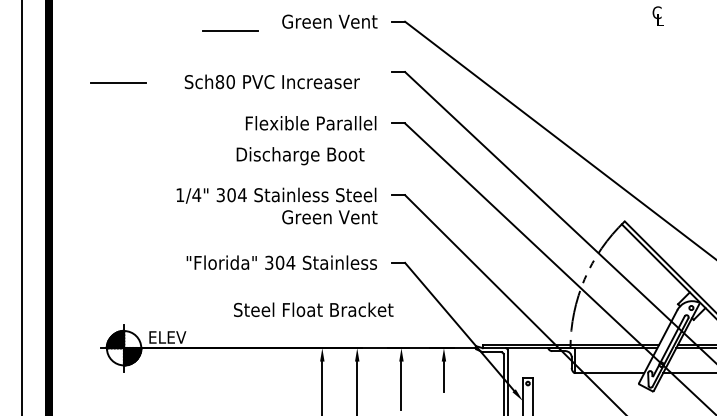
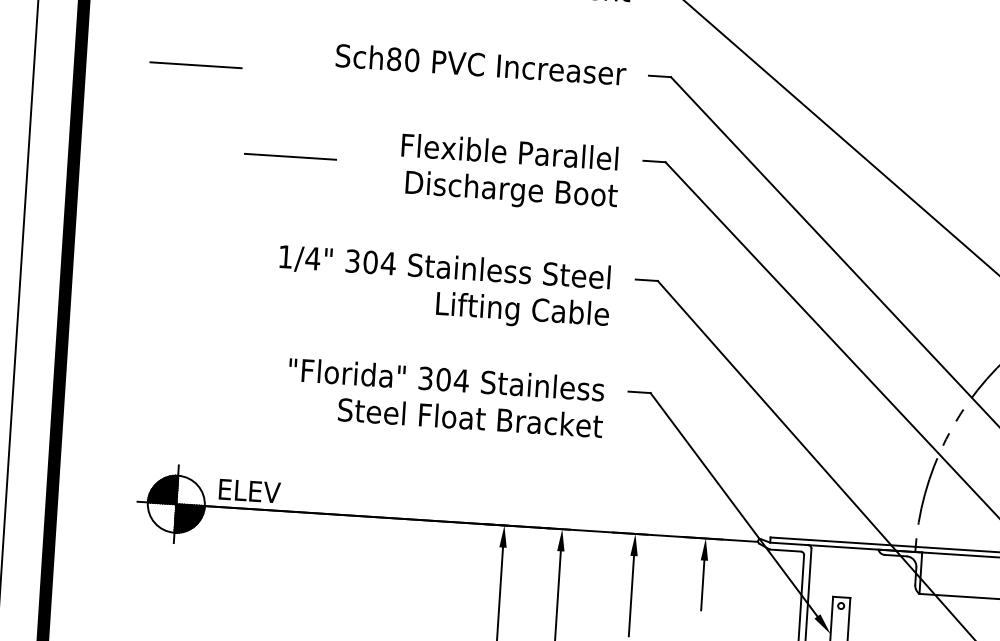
text: (271, 81) -> (479, 63), moved
line: (178, 134) -> (289, 156), added
text: (300, 156) -> (511, 192), moved
text: (324, 218) -> (521, 310), Green Vent -> Lifting Cable
text: (313, 309) -> (470, 417), moved

